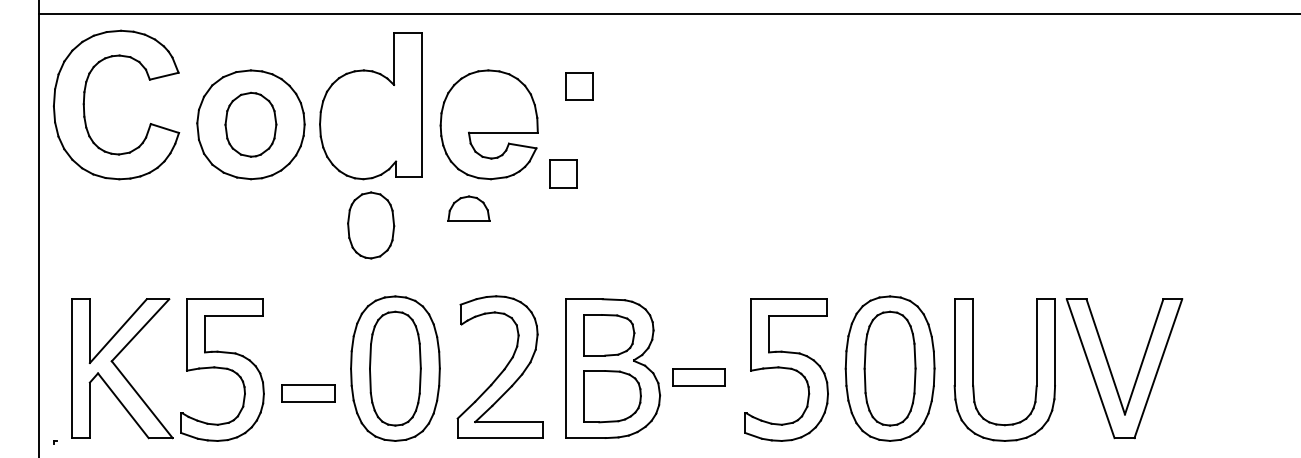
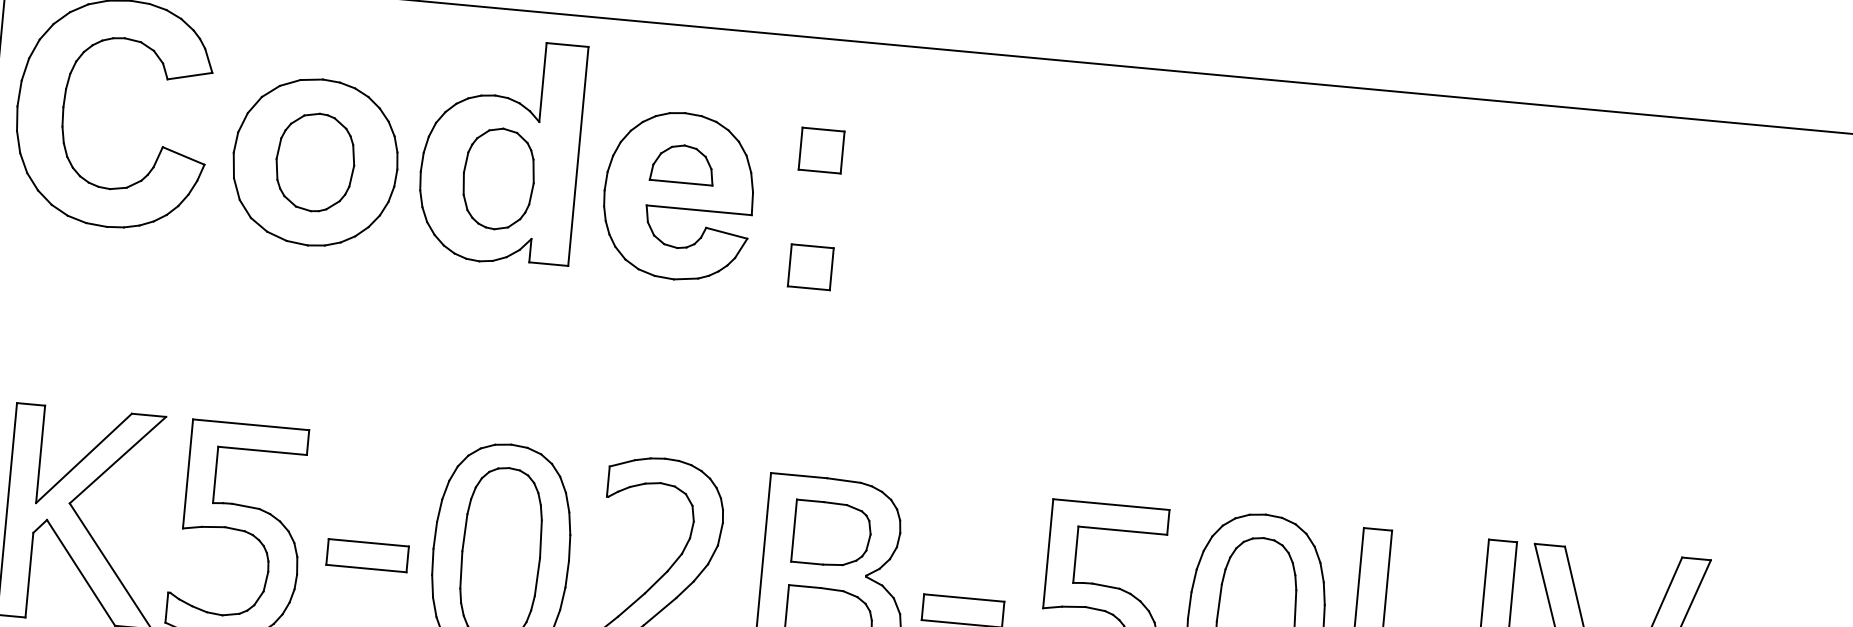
part: (563, 173) -> (811, 266), moved
part: (468, 208) -> (682, 163), moved
part: (371, 225) -> (499, 179), moved
part: (308, 393) -> (367, 555), moved

